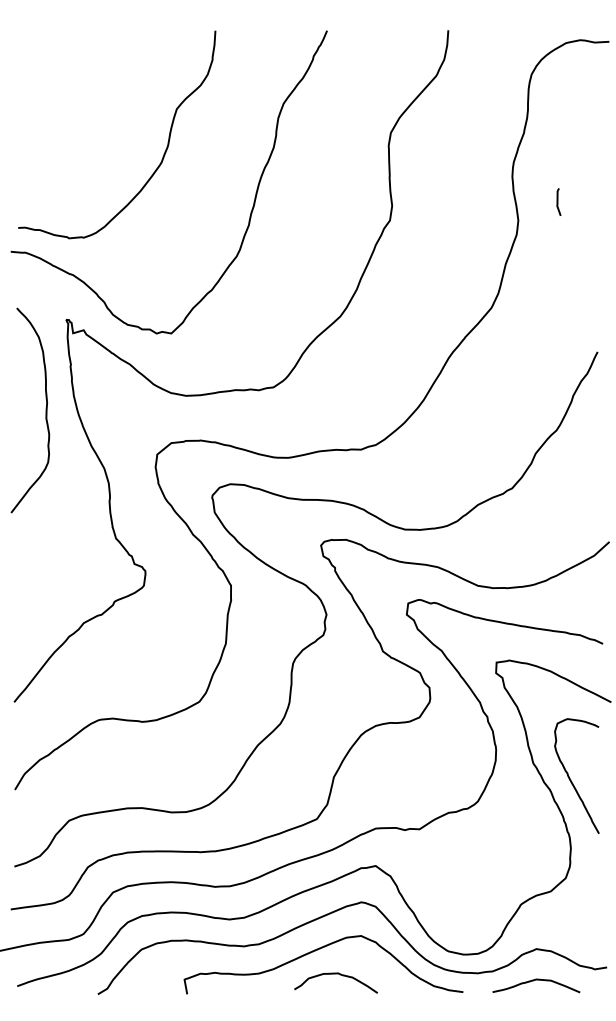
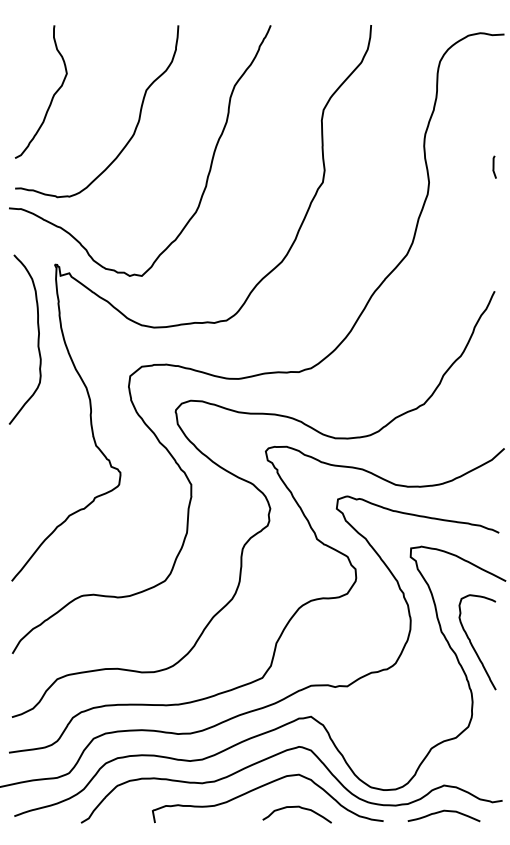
curve: (63, 116) -> (52, 96), added
line: (558, 201) -> (494, 166), moved
curve: (335, 974) -> (296, 807), moved

